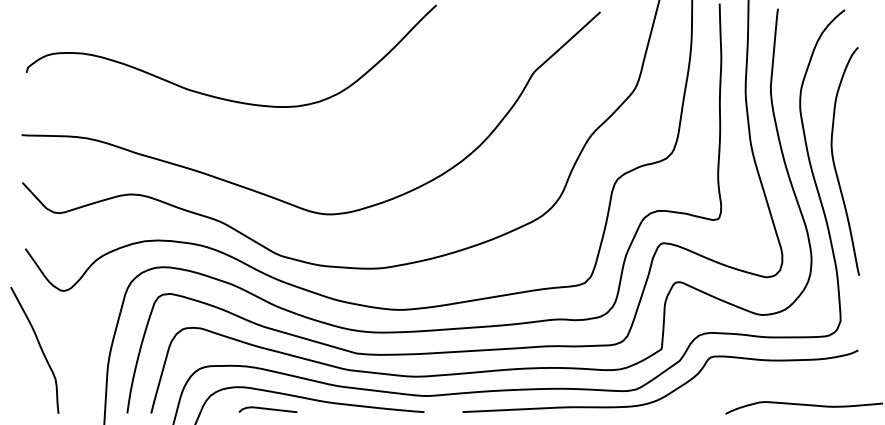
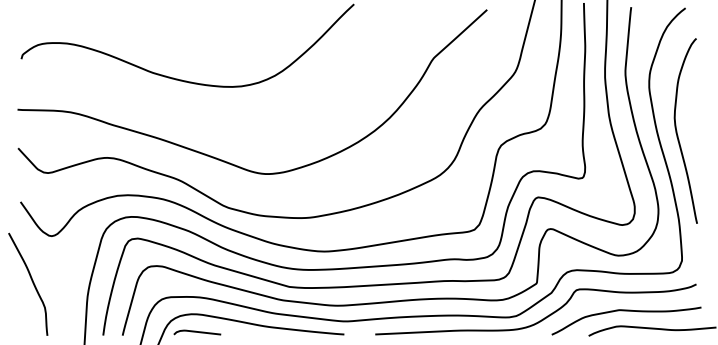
curve: (772, 383) -> (626, 311), added
curve: (268, 409) -> (197, 332), moved

